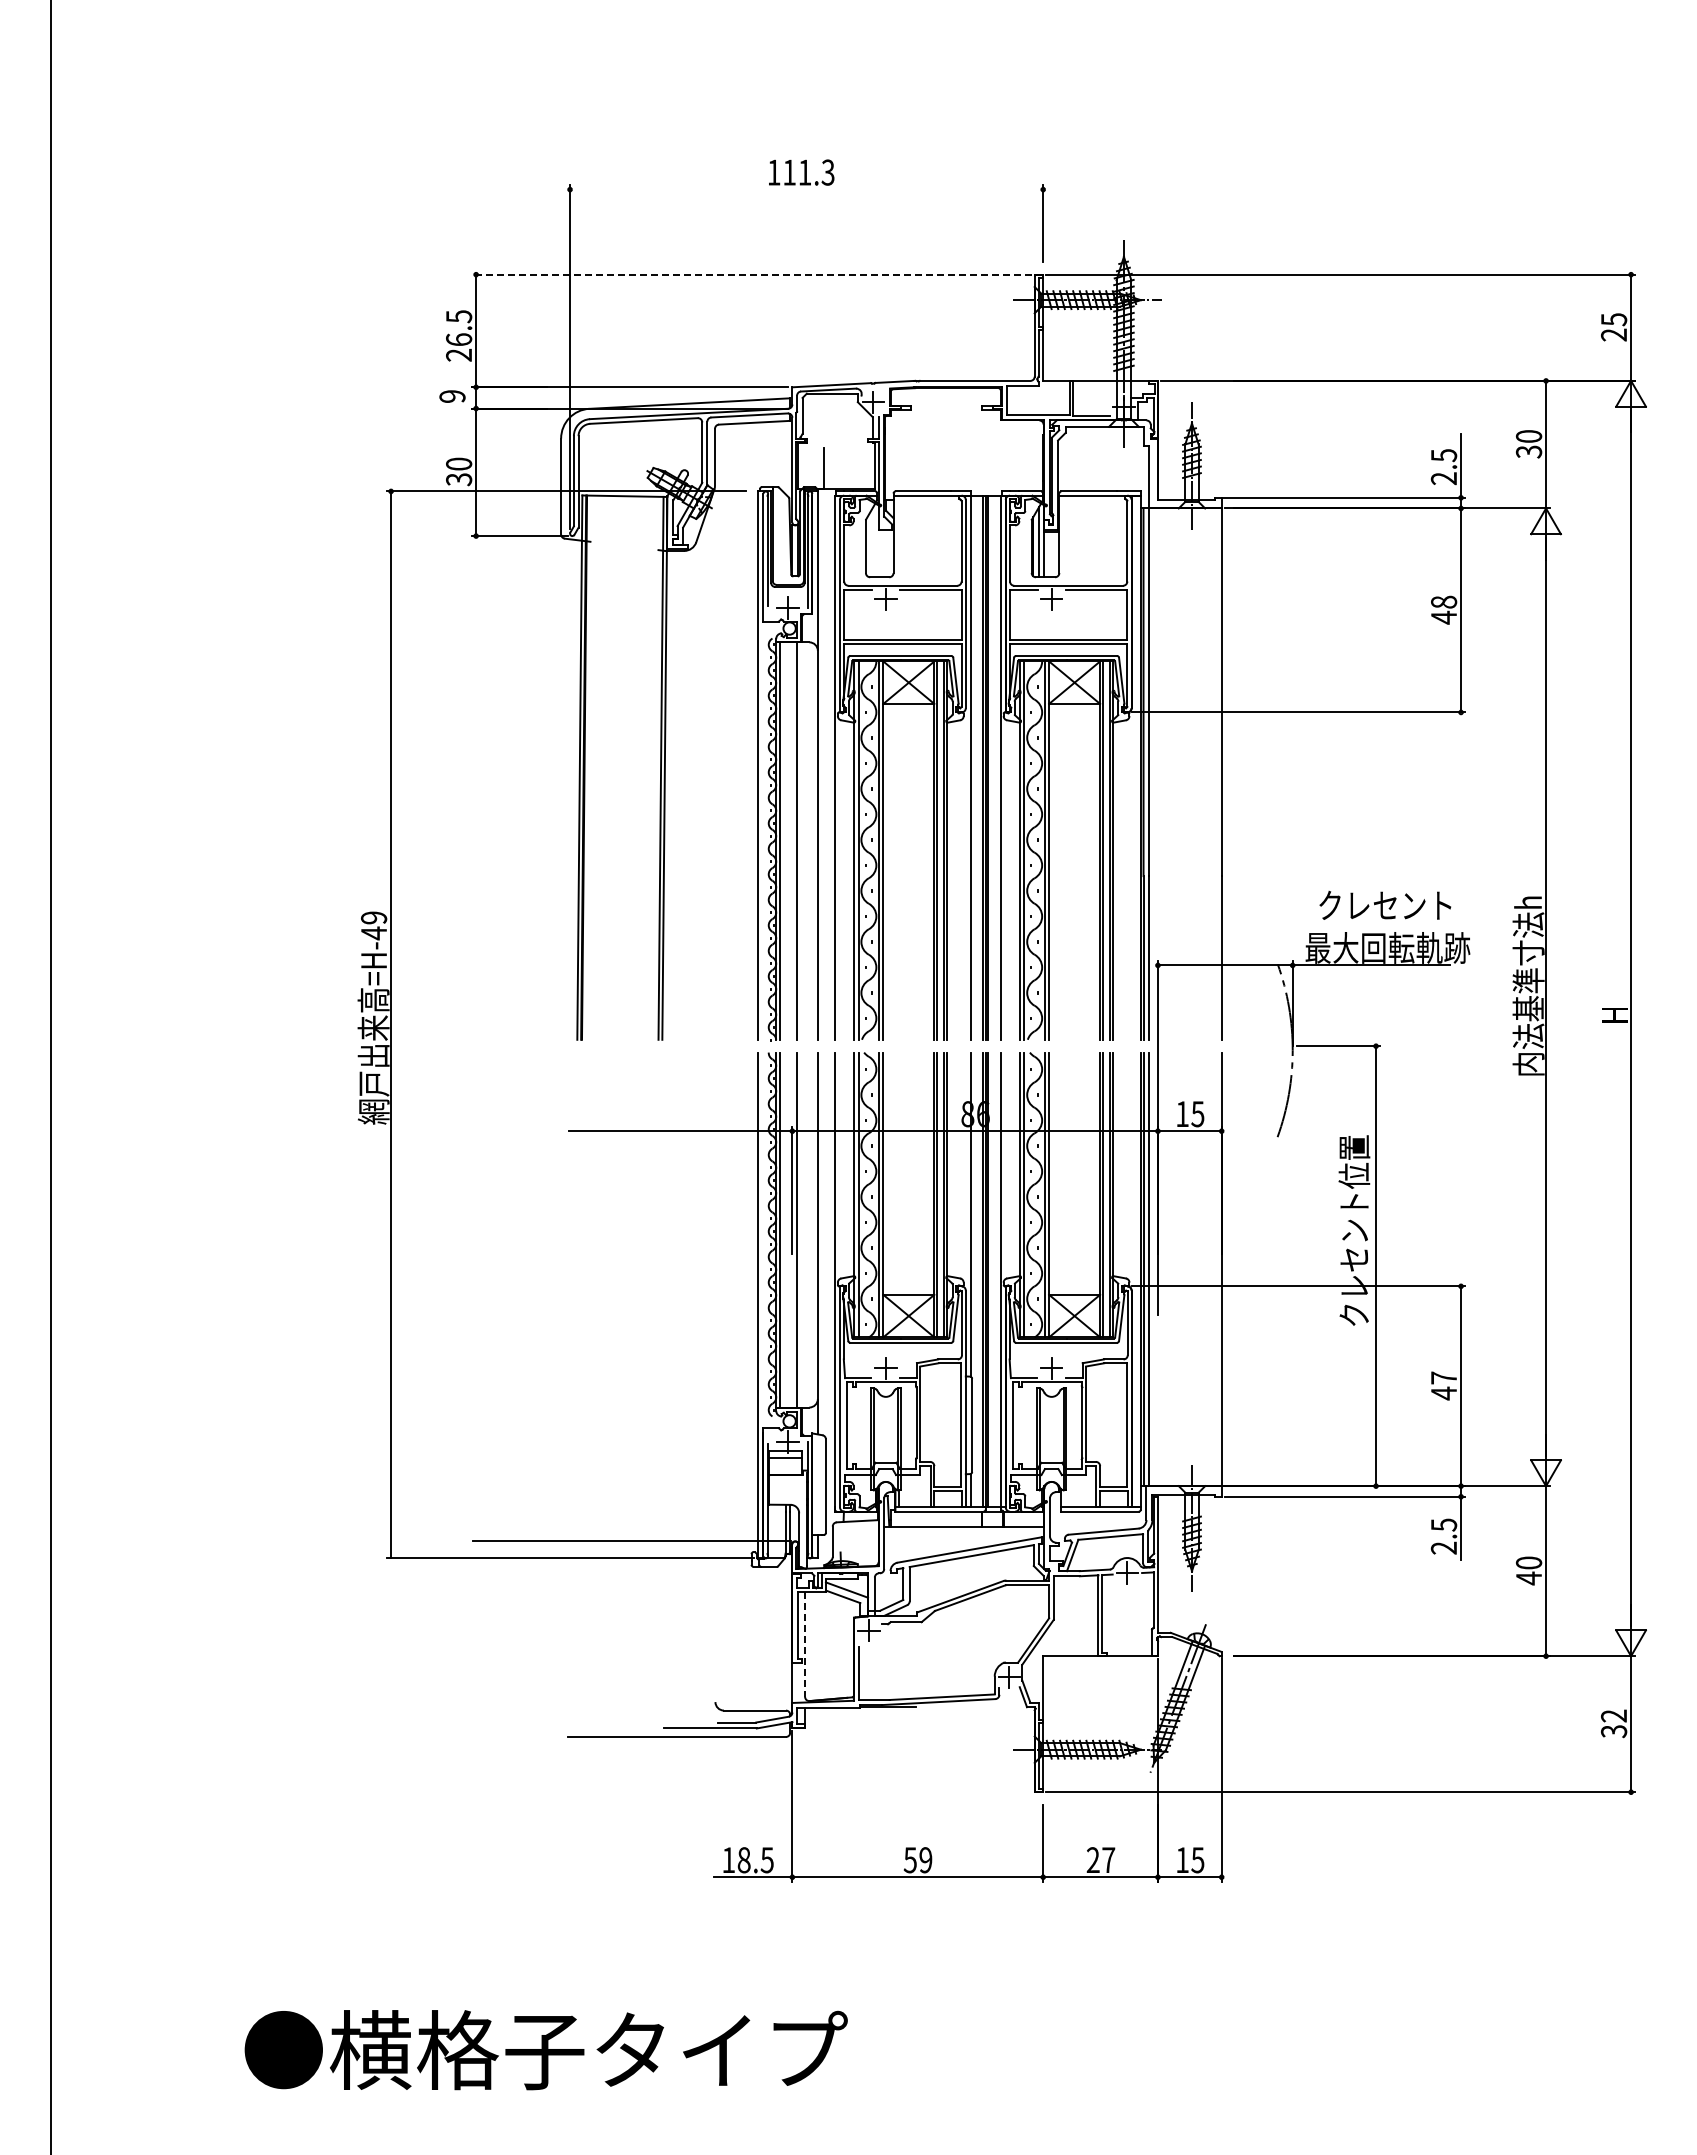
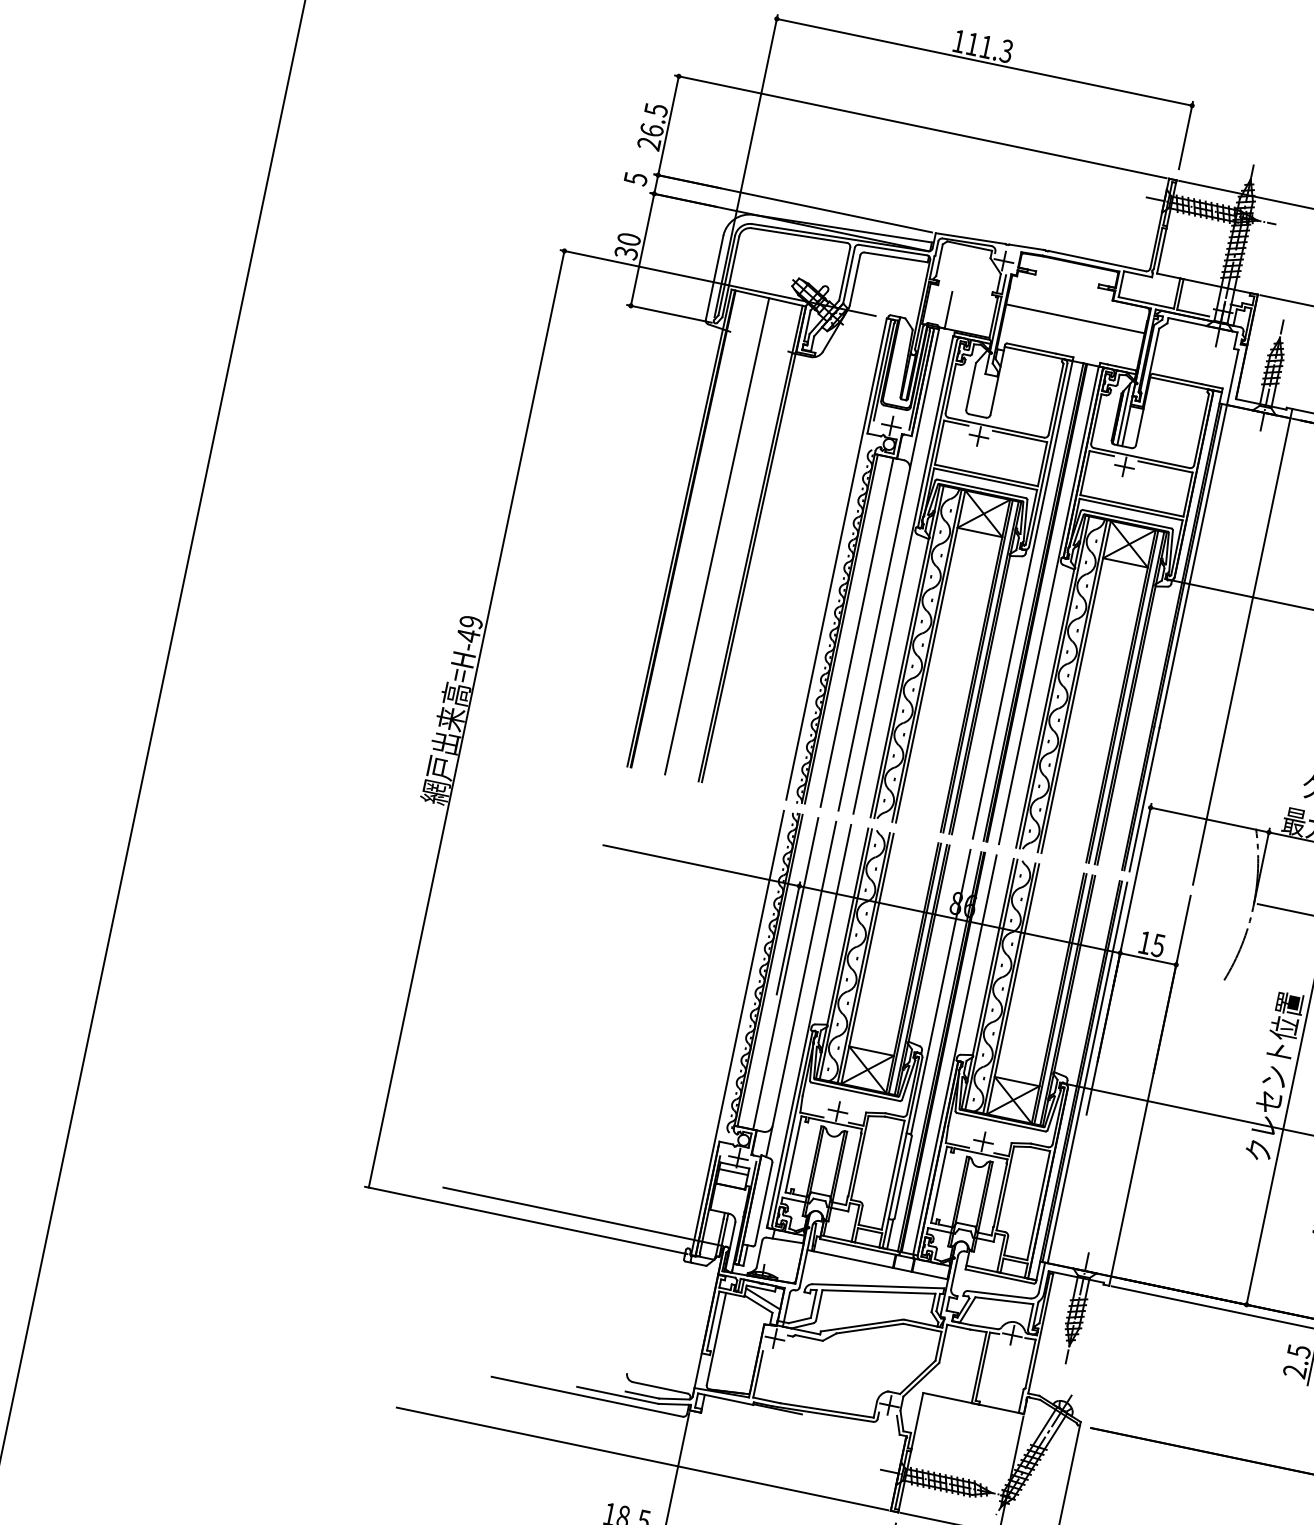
line: (806, 189) -> (984, 62), added
line: (751, 274) -> (920, 126), dashed -> solid
text: (452, 396) -> (635, 178), 9 -> 5
line: (964, 448) -> (1075, 318), added
line: (622, 767) -> (716, 535), added
line: (805, 1644) -> (716, 1339), dashed -> solid
line: (751, 1792) -> (642, 1459), added

